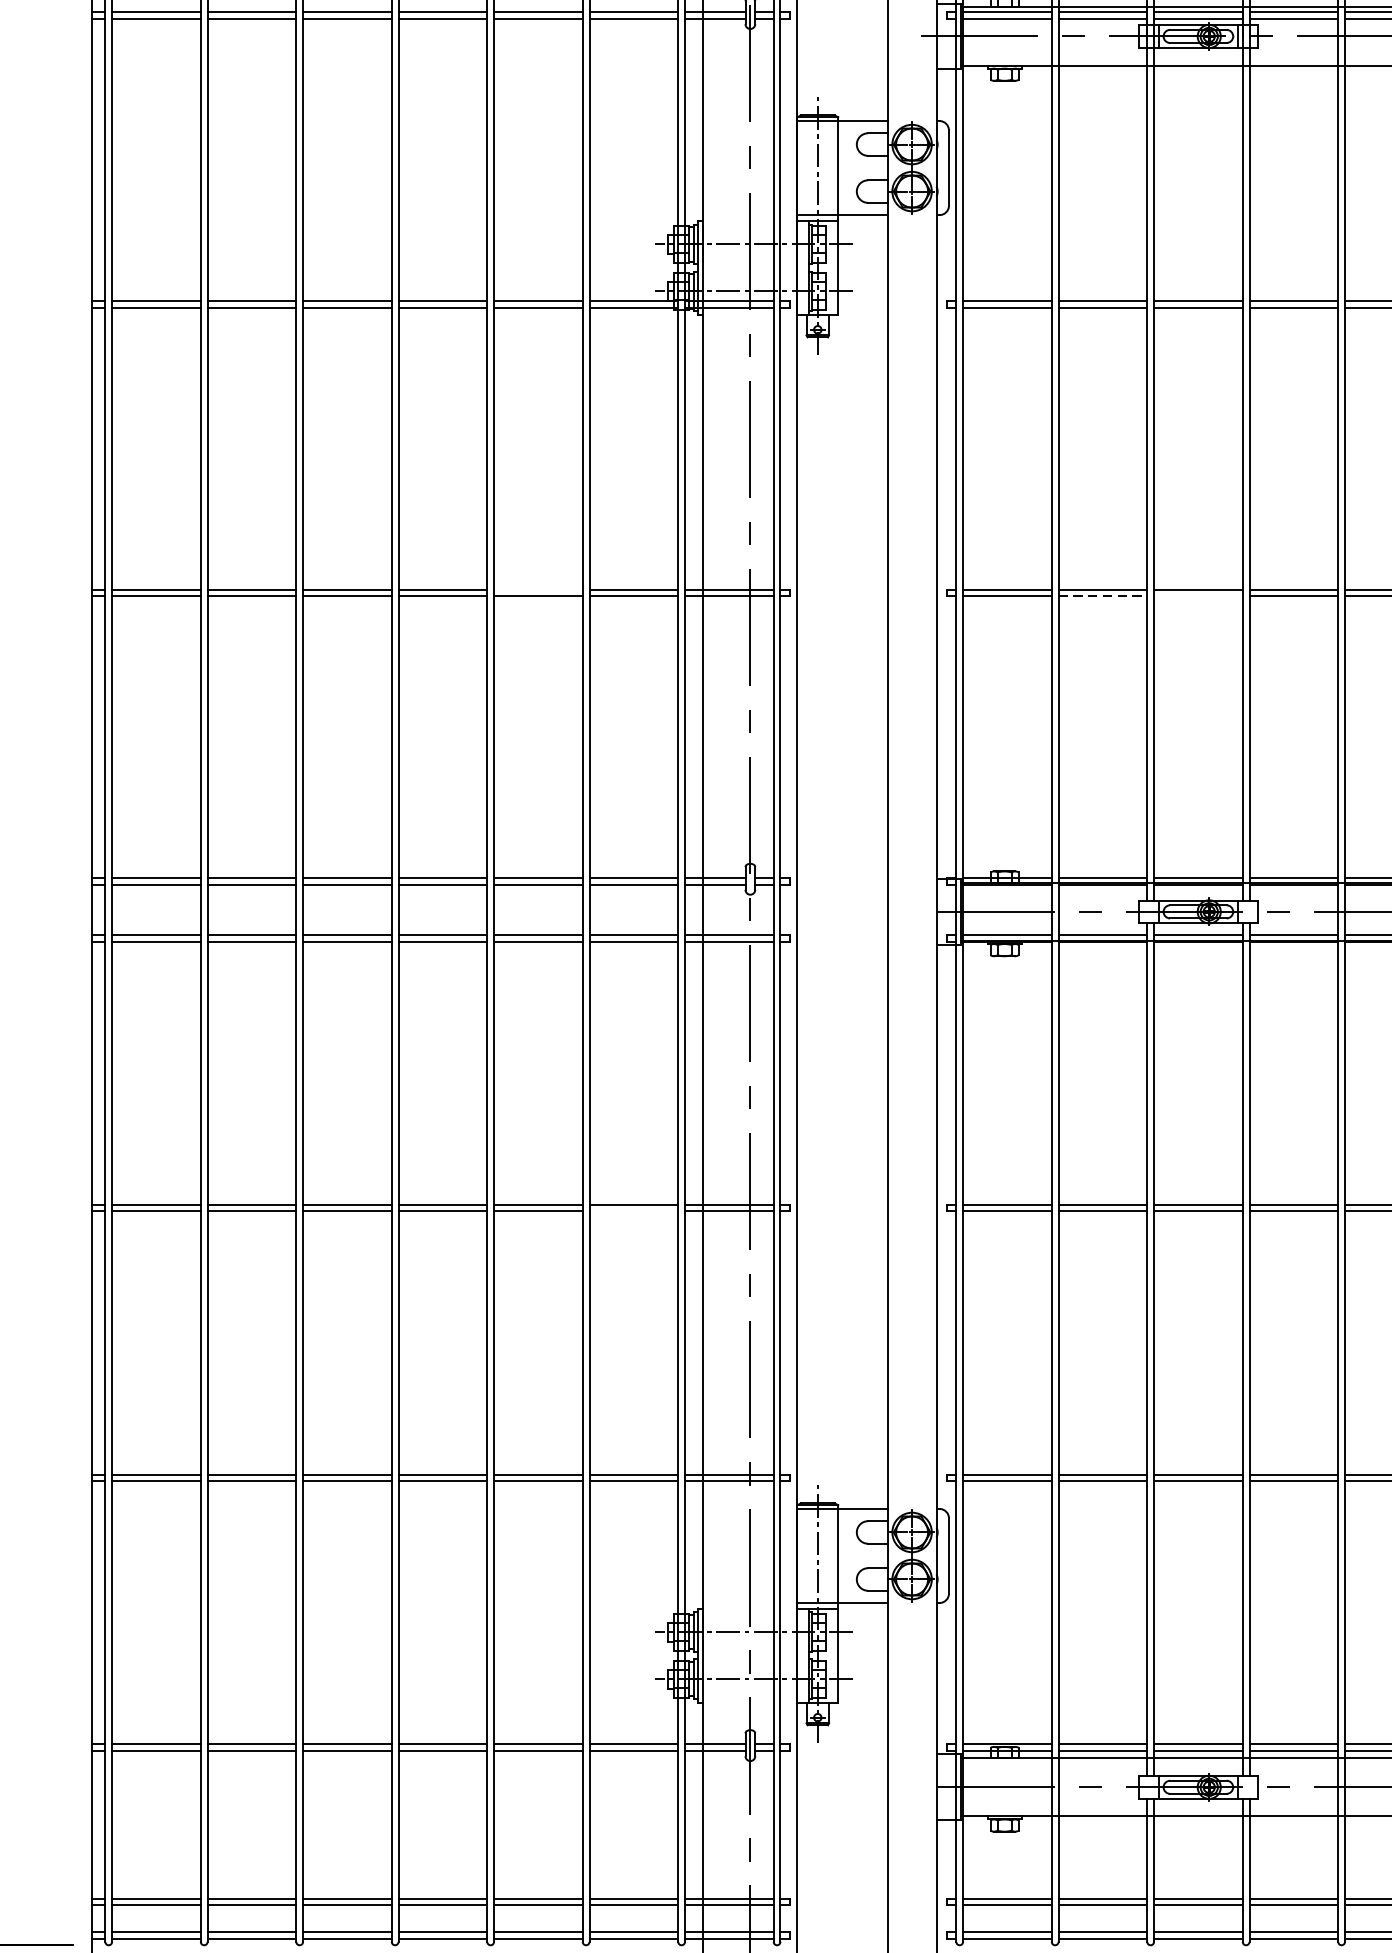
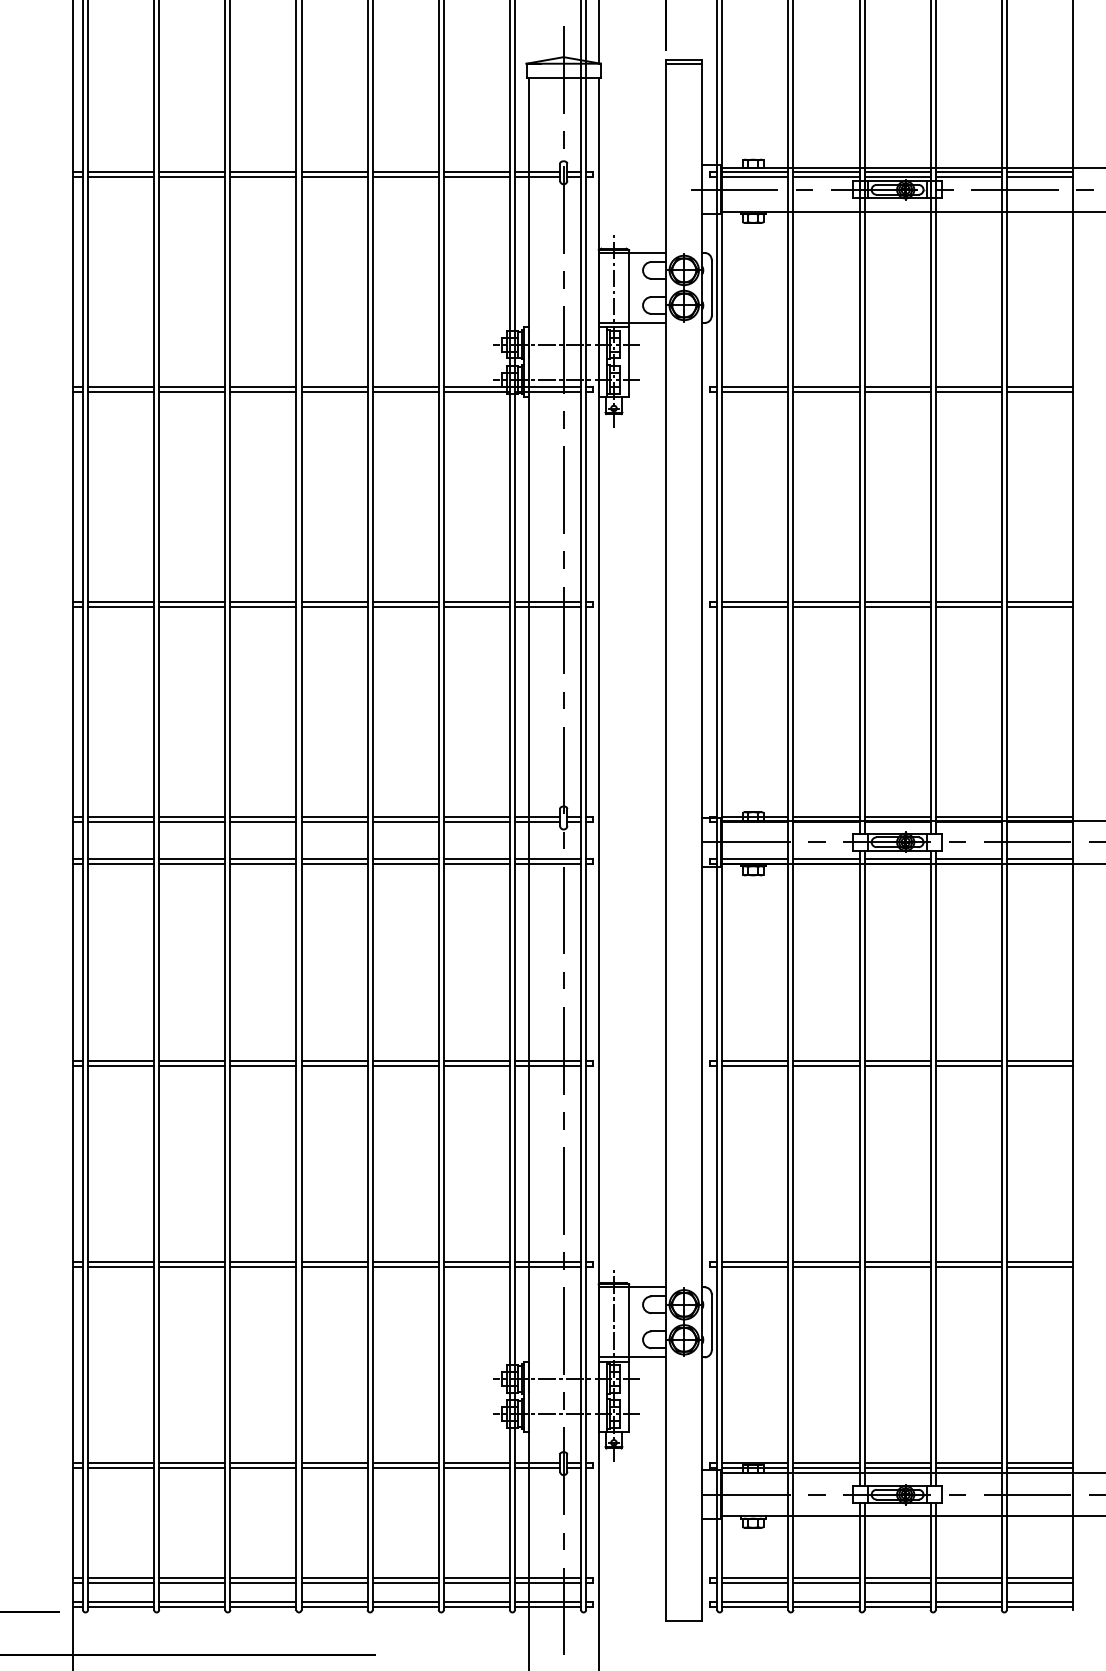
line: (538, 590) -> (405, 602), added
line: (1102, 596) -> (826, 607), dashed -> solid
line: (1198, 596) -> (897, 607), added
line: (633, 1211) -> (476, 1065), added

